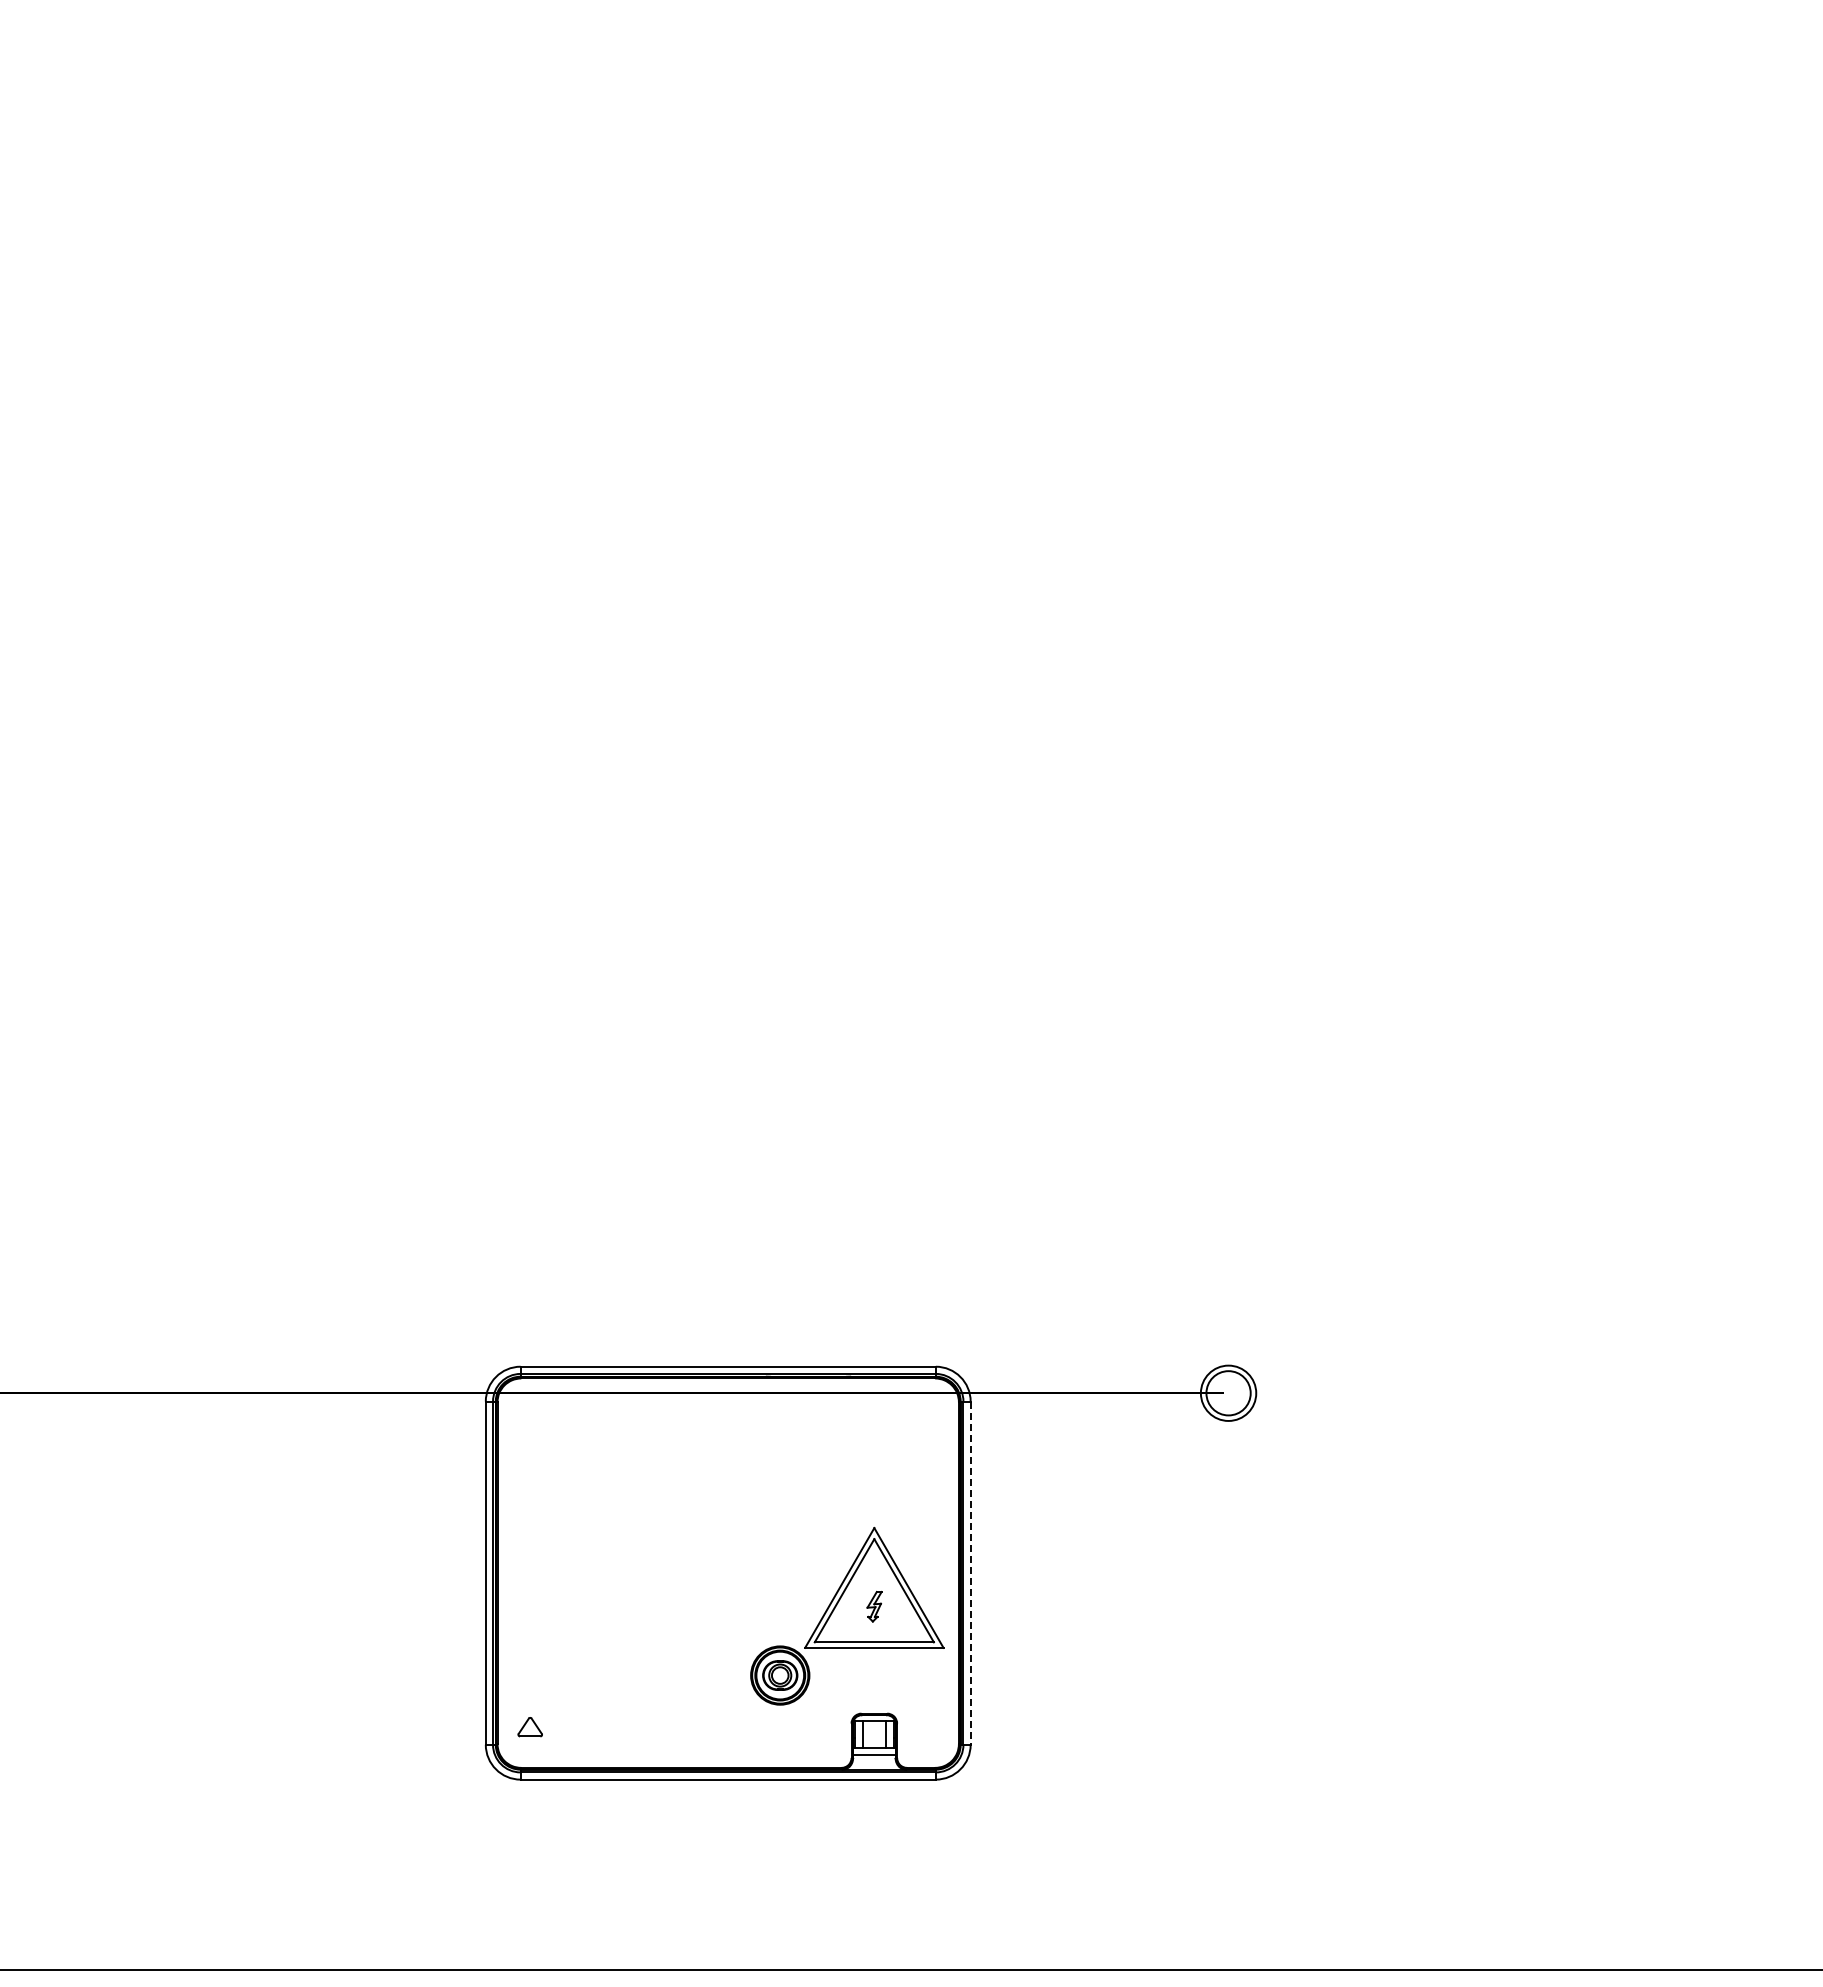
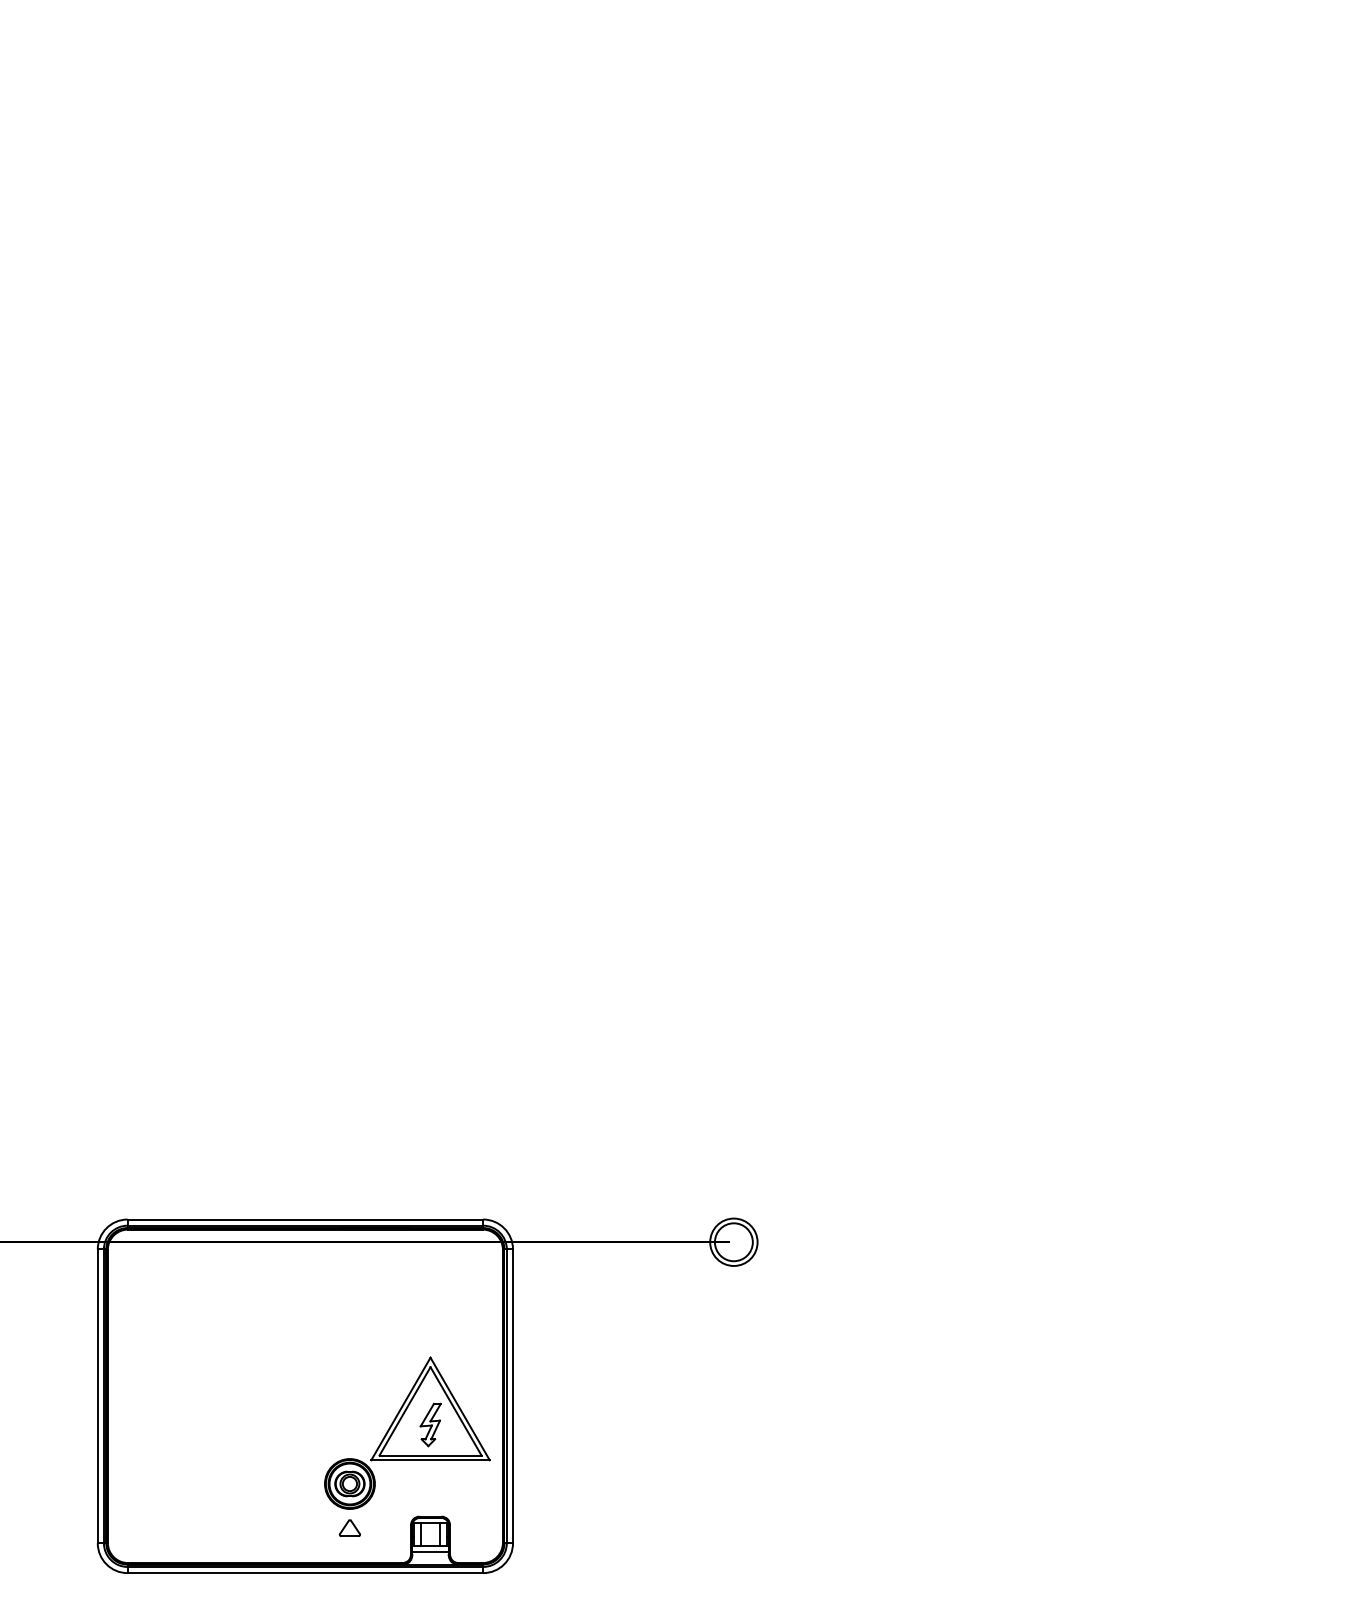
line: (970, 1573) -> (512, 1396), dashed -> solid
part: (874, 1606) -> (430, 1424), size x1.67
part: (529, 1727) -> (349, 1528), moved

